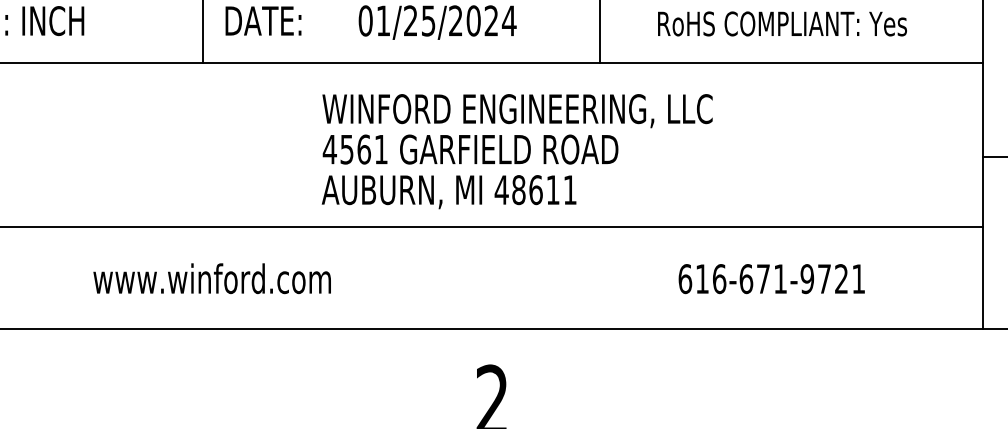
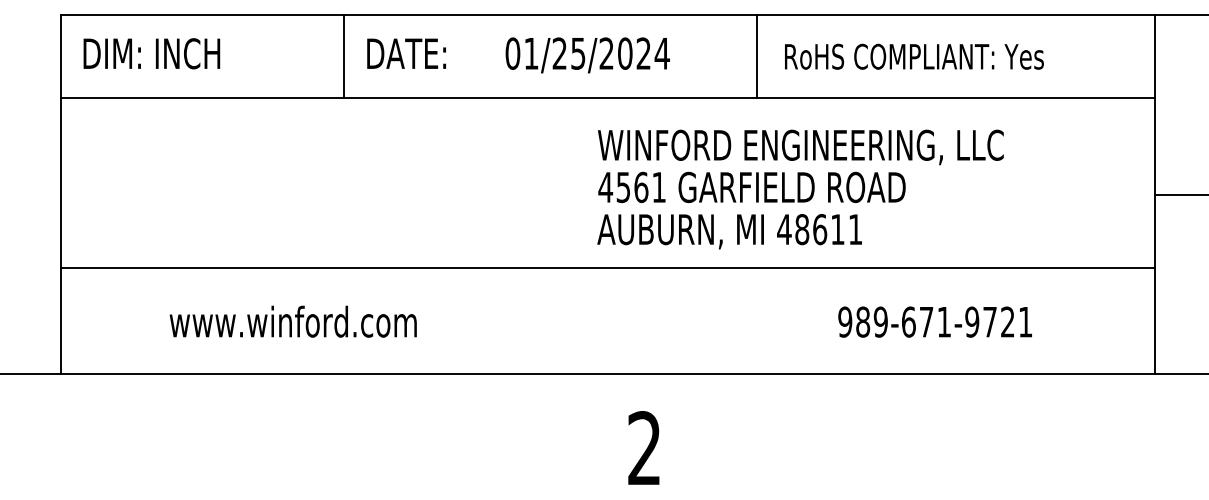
text: (782, 23) -> (914, 56), moved
text: (517, 151) -> (800, 189), moved
text: (211, 278) -> (292, 321), moved
text: (702, 278) -> (863, 321), 616-671-9721 -> 989-671-9721

